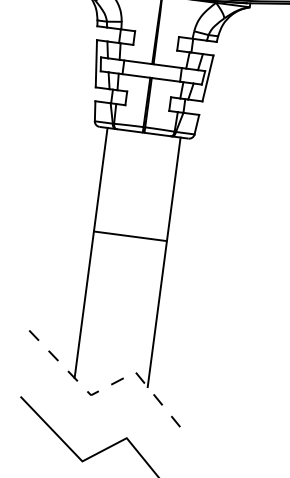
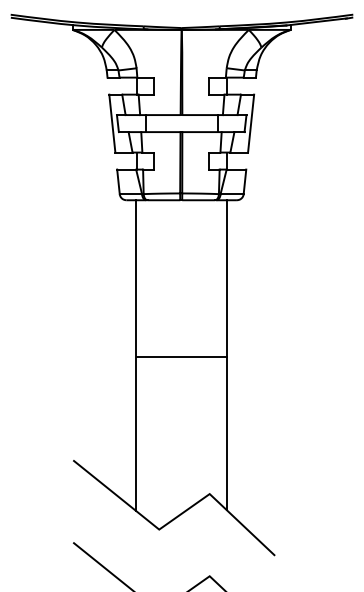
line: (130, 235) -> (181, 356), moved
line: (106, 387) -> (176, 517), dashed -> solid

